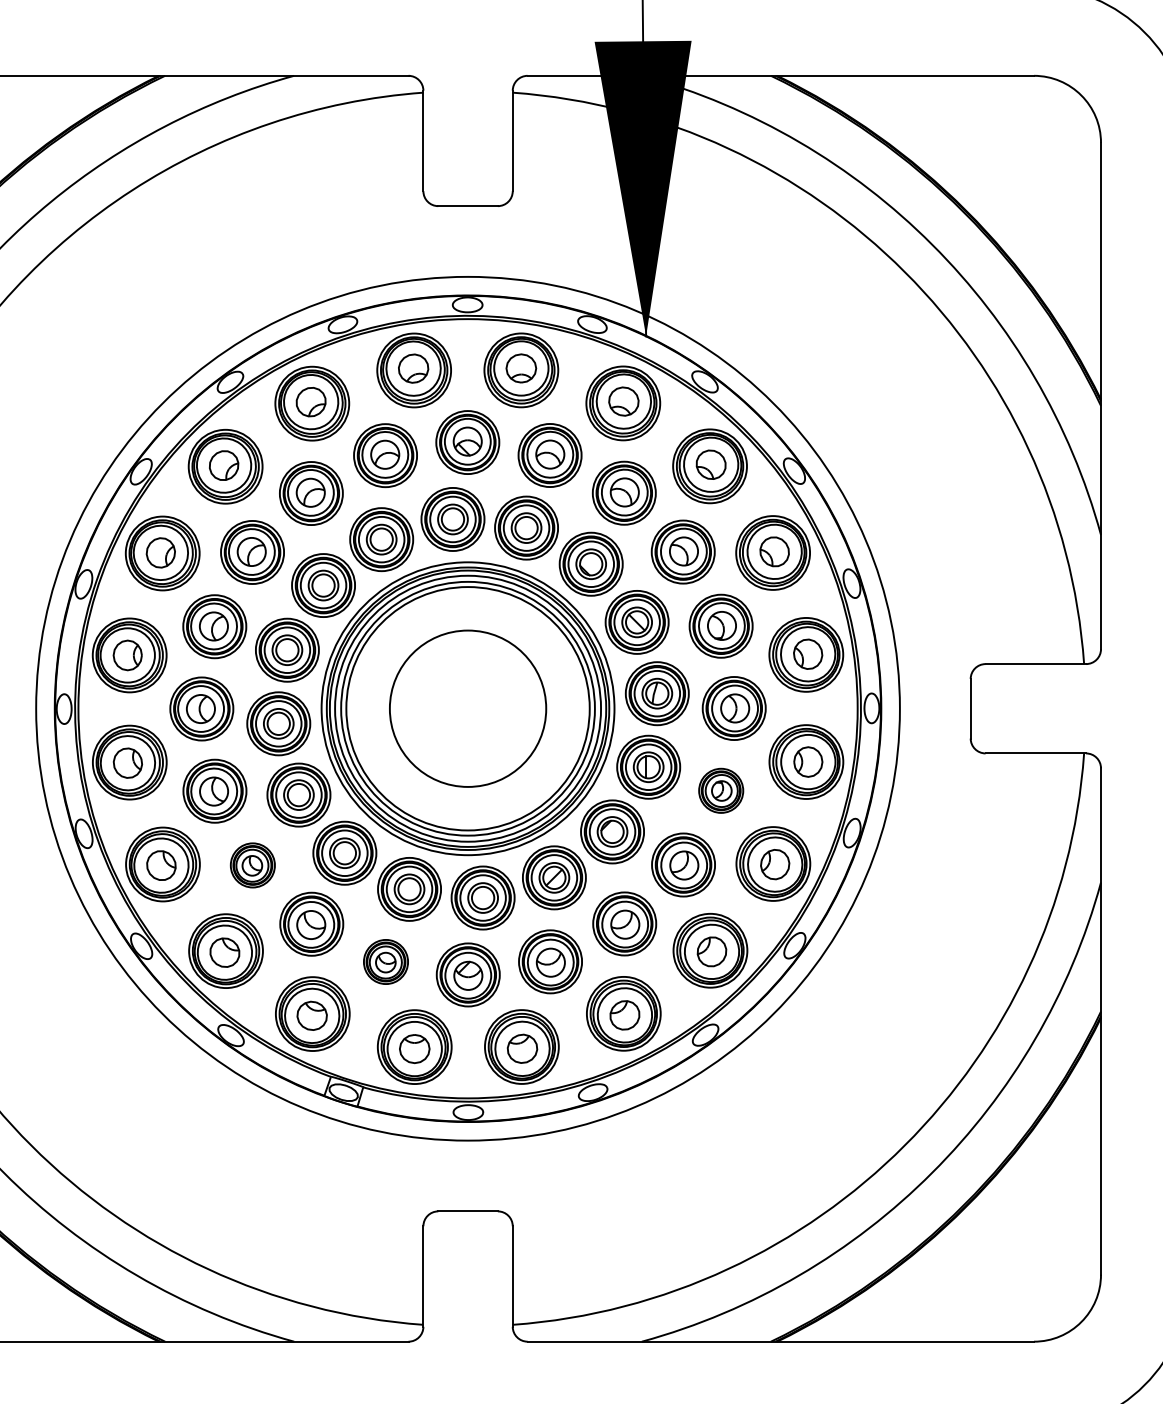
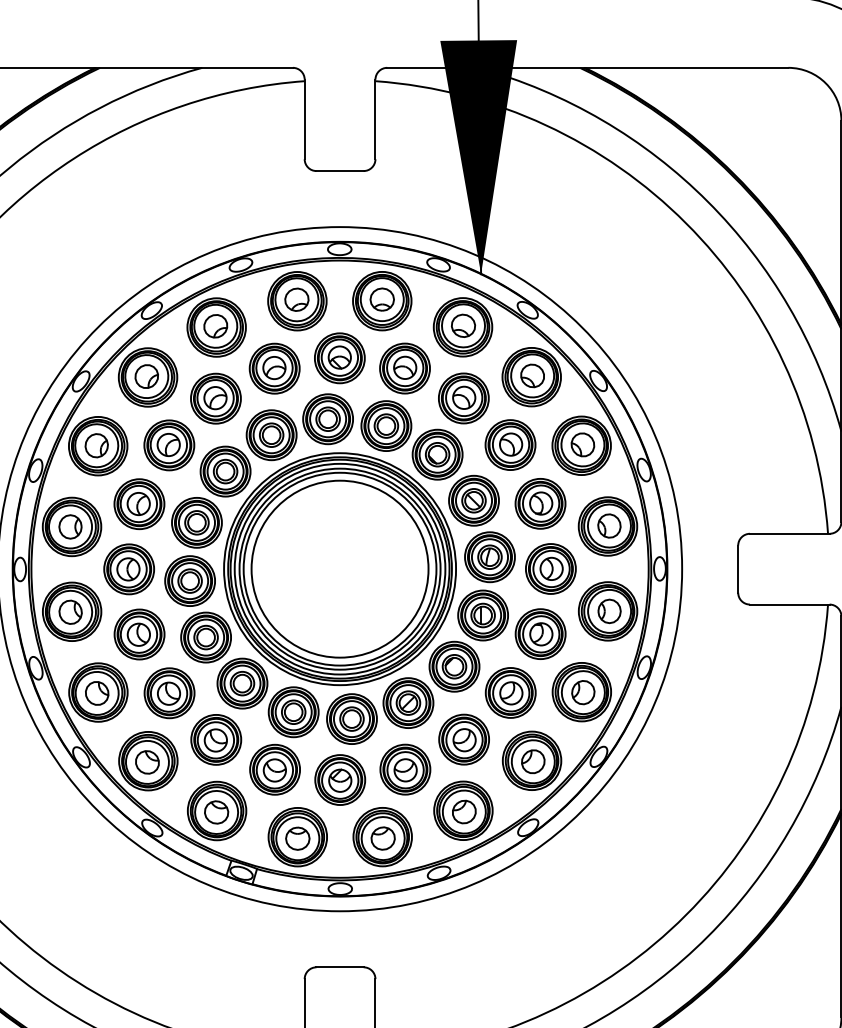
circle: (467, 708) -> (339, 568), size x1.43
part: (720, 790) -> (540, 633), size x1.43
part: (252, 865) -> (169, 693), size x1.43
part: (385, 961) -> (274, 769), size x1.43

